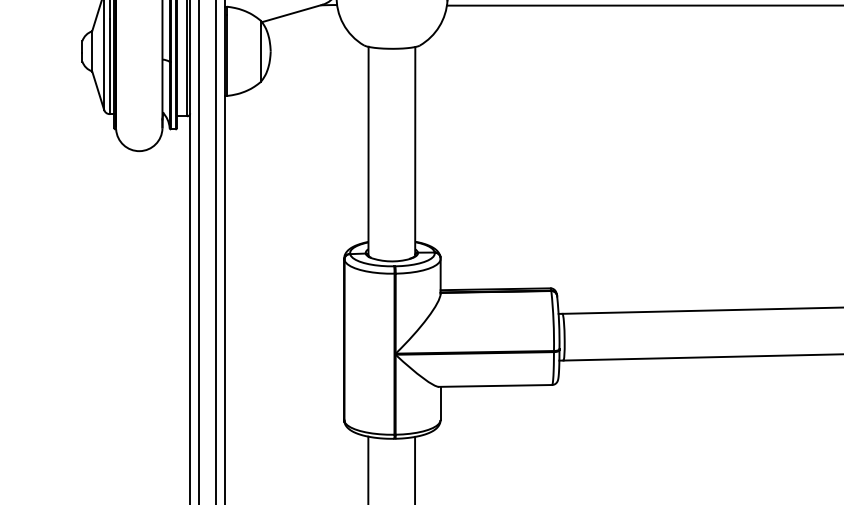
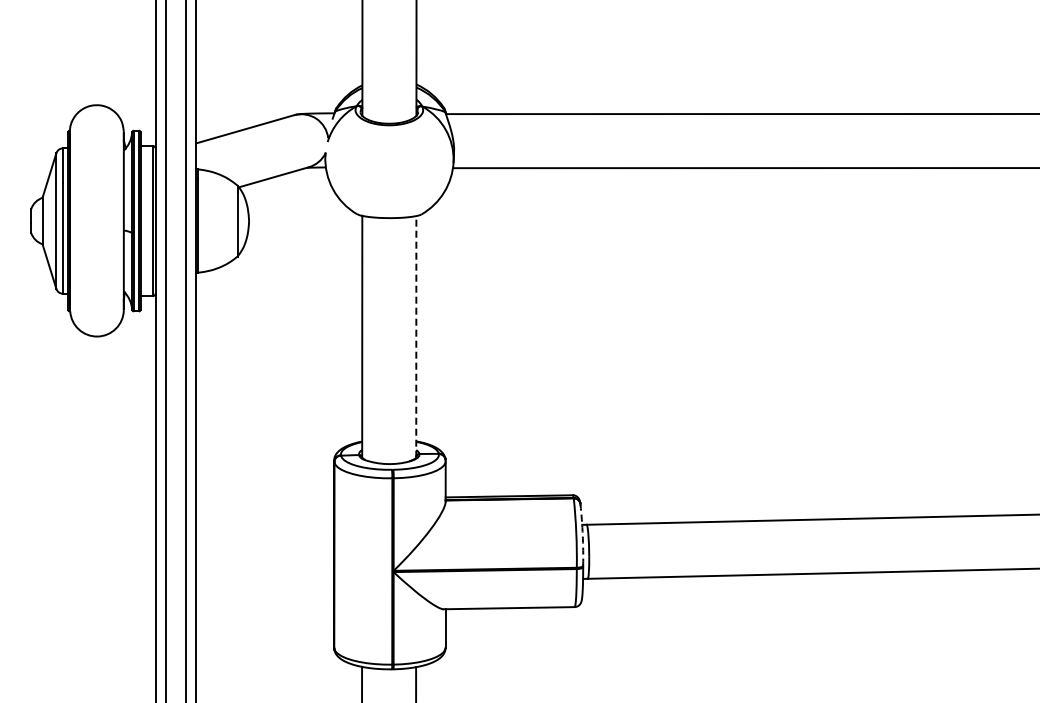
line: (415, 151) -> (416, 336), solid -> dashed
arc: (558, 323) -> (582, 535), solid -> dashed

